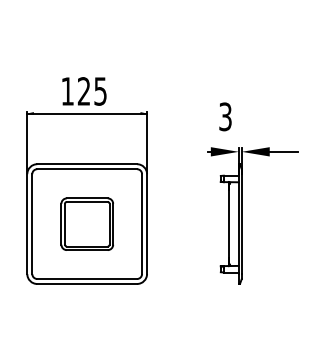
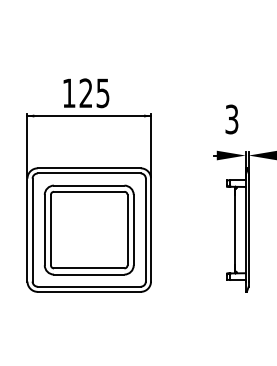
part: (87, 224) -> (89, 230), size x1.67

